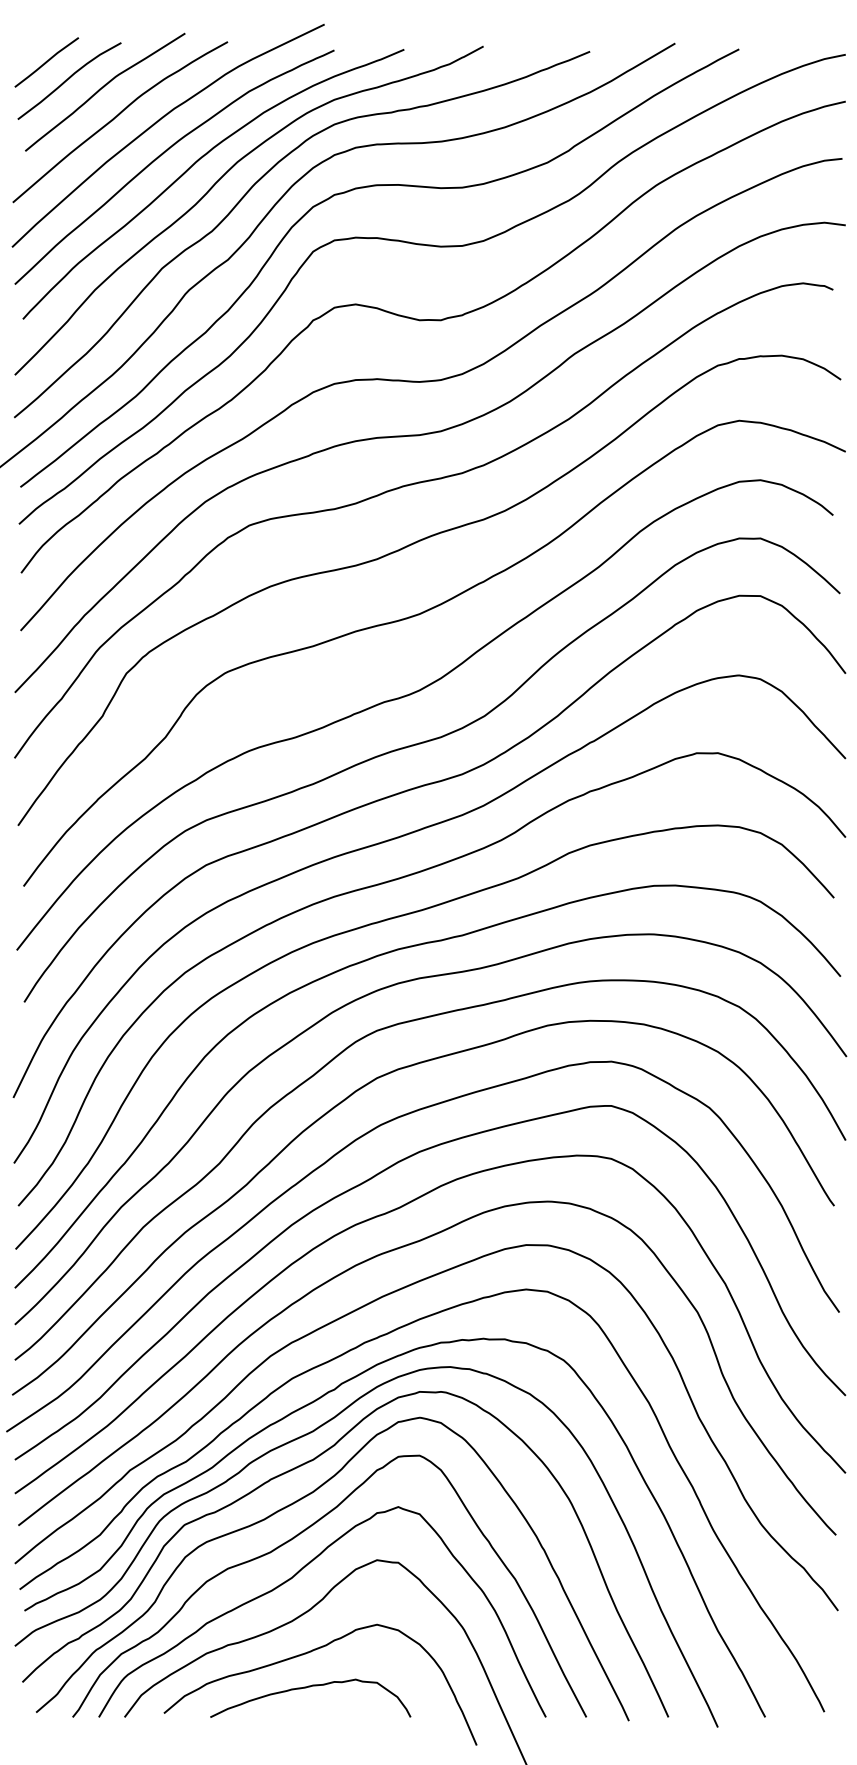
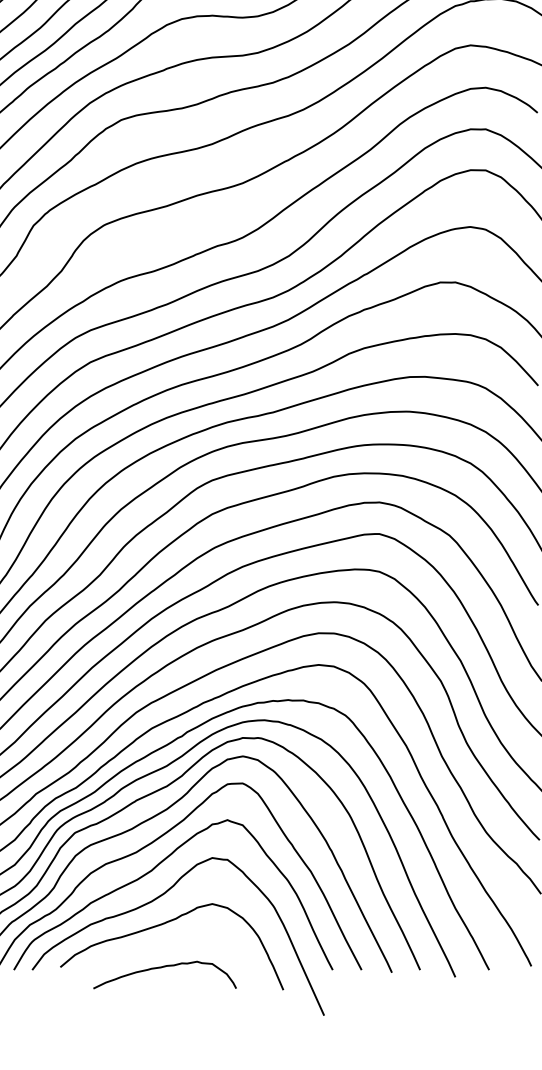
curve: (306, 1688) -> (162, 968), moved

